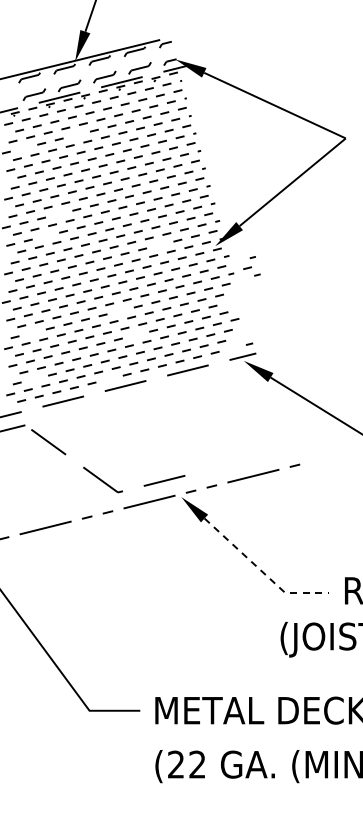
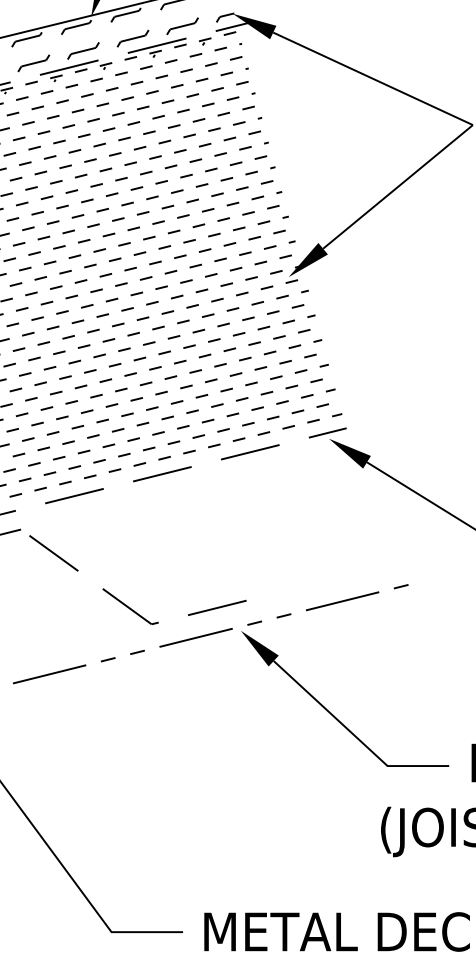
line: (76, 134) -> (93, 119), added
line: (23, 147) -> (18, 137), added
line: (58, 213) -> (67, 230), added
line: (45, 235) -> (49, 261), added
line: (159, 244) -> (210, 274), added
part: (251, 266) -> (315, 353), moved
line: (120, 310) -> (155, 367), added
line: (32, 332) -> (31, 398), added
line: (135, 334) -> (176, 401), added
part: (238, 337) -> (321, 405), added
line: (34, 378) -> (33, 463), added
line: (109, 378) -> (139, 463), added
line: (261, 571) -> (354, 735), dashed -> solid

